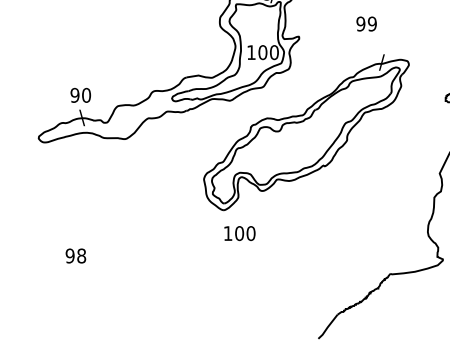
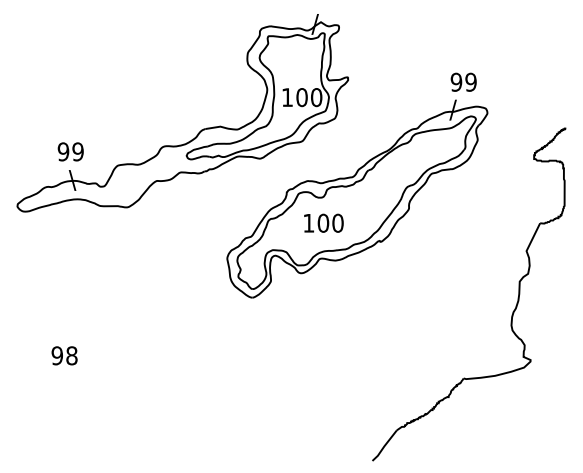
text: (366, 23) -> (463, 81), moved
text: (86, 95) -> (77, 151), 90 -> 99
text: (239, 232) -> (323, 222), moved

